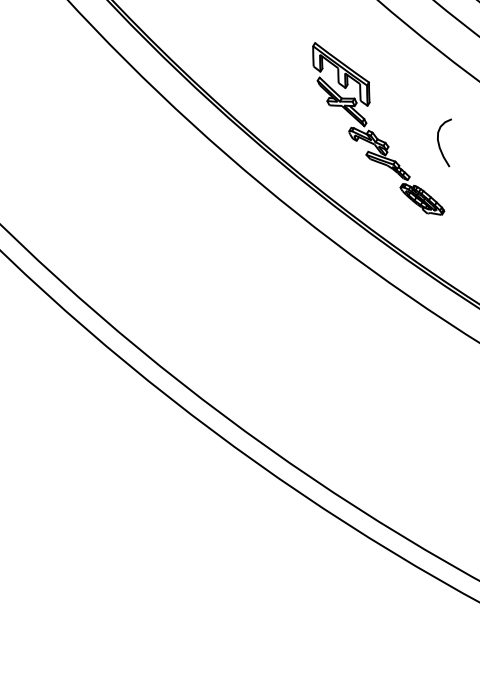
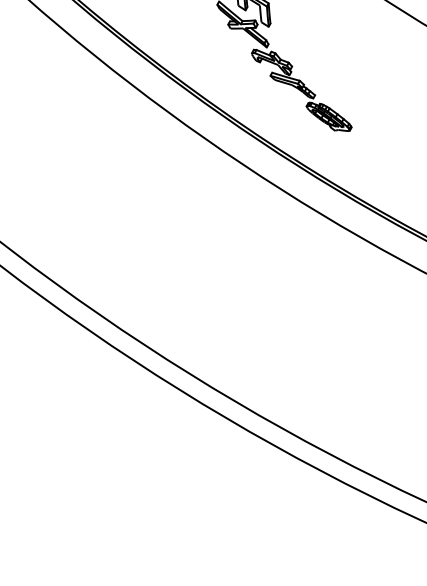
curve: (439, 142) -> (342, 59), removed

